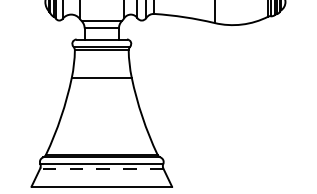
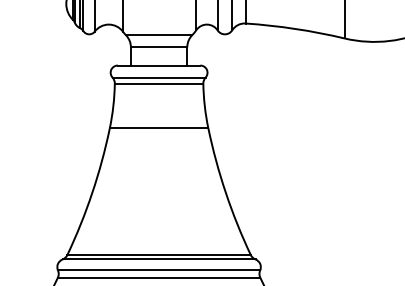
line: (101, 168) -> (158, 277), dashed -> solid

